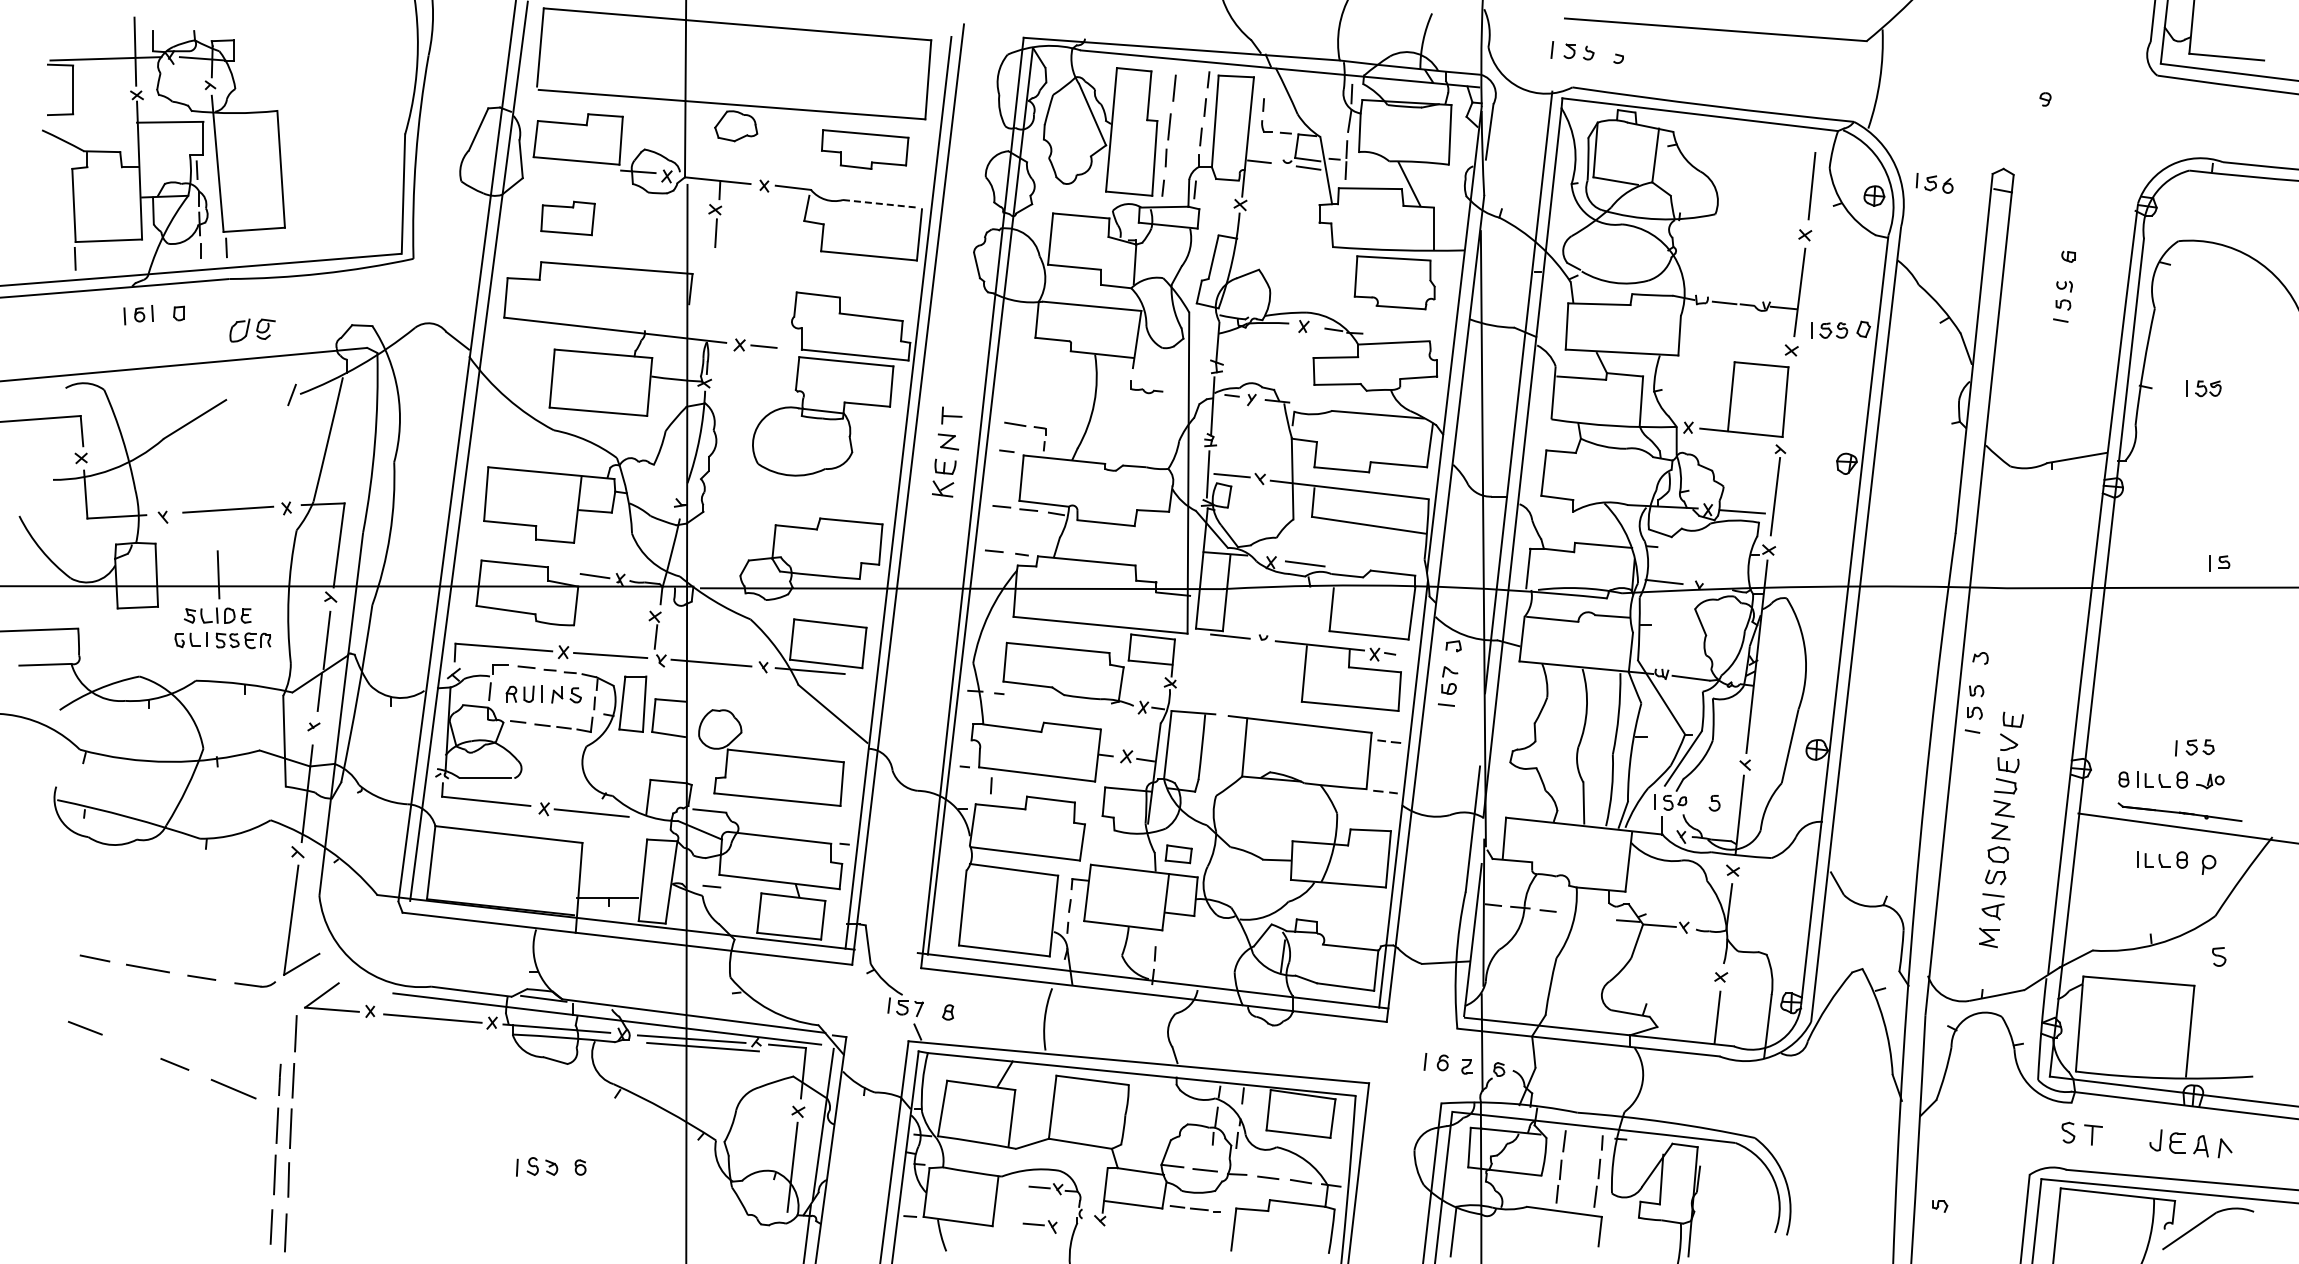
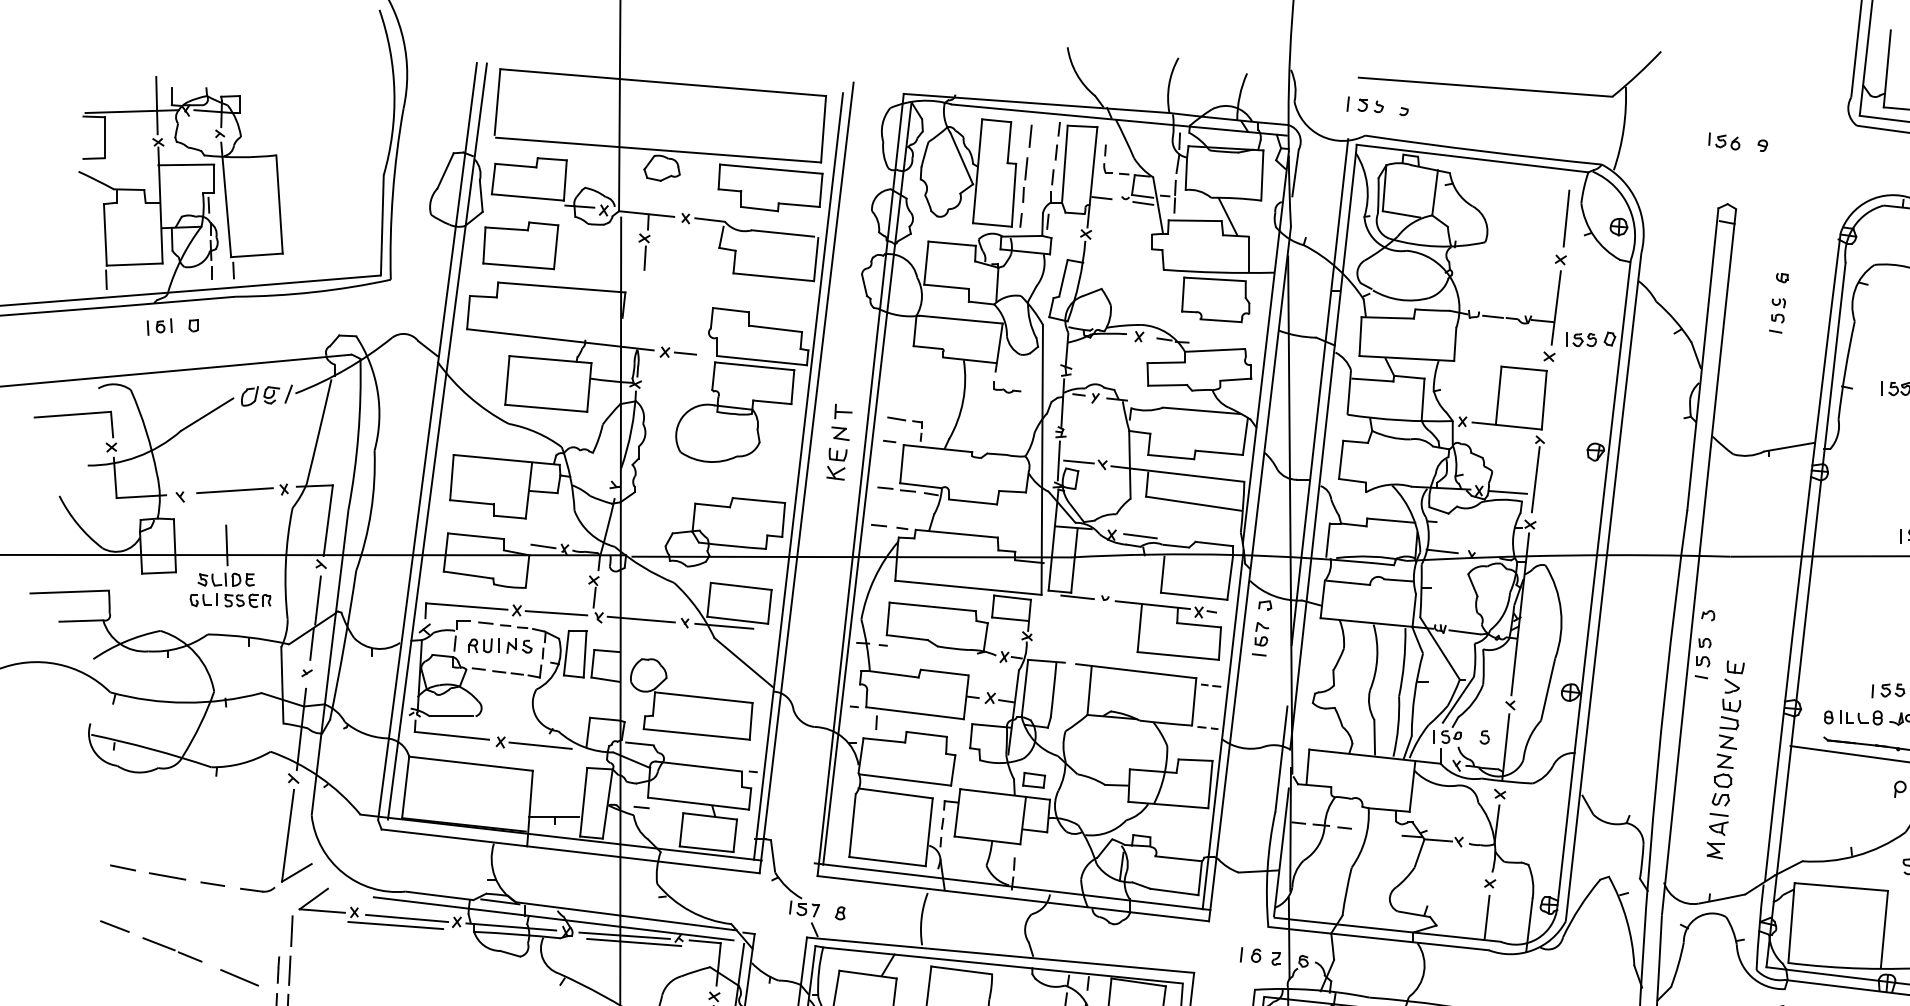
part: (864, 149) -> (769, 187), size x1.43
part: (1934, 183) -> (1724, 141), moved
line: (880, 203) -> (783, 233), dashed -> solid
part: (567, 218) -> (520, 245), size x1.67
part: (252, 330) -> (260, 396), moved
part: (2162, 859) -> (1861, 784), removed
line: (419, 1026) -> (395, 925), added
line: (137, 1049) -> (158, 944), added

